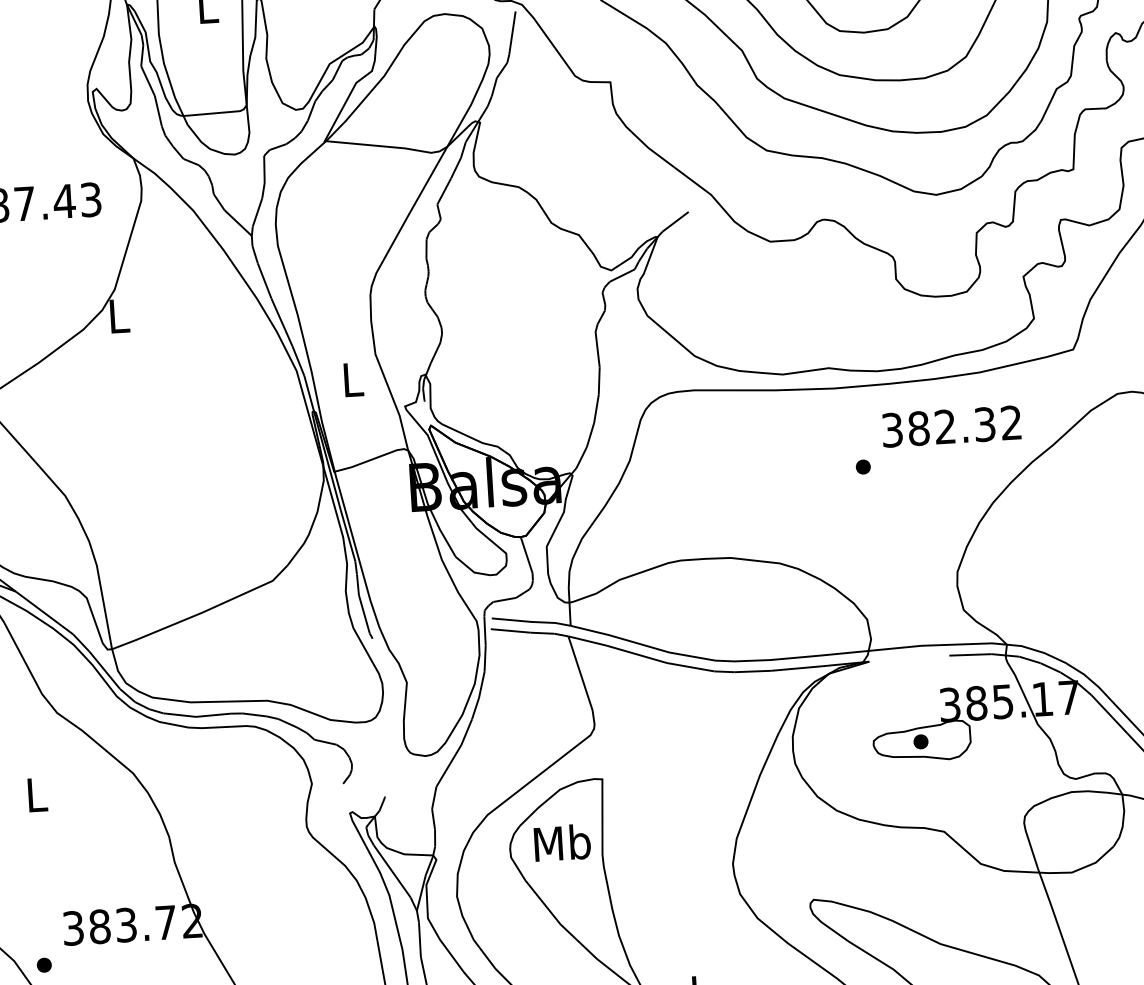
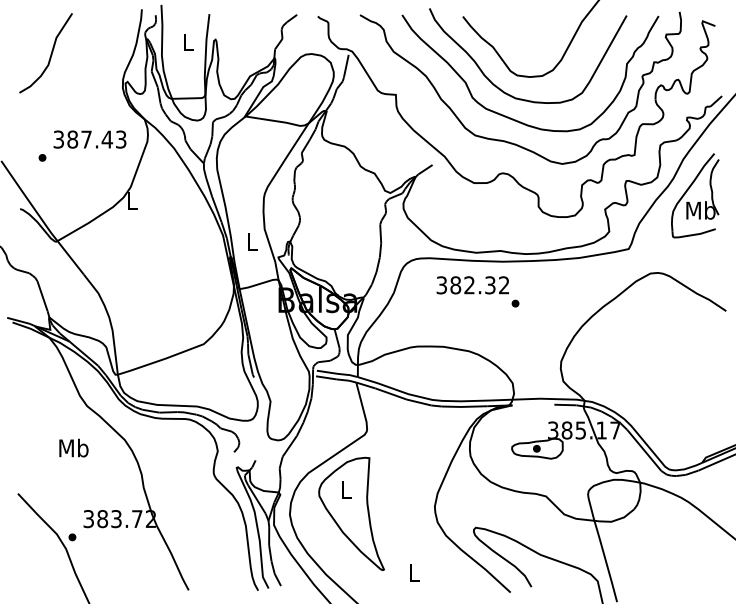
text: (950, 426) -> (472, 285), moved
text: (35, 793) -> (73, 447), L -> Mb
text: (562, 841) -> (346, 489), Mb -> L

